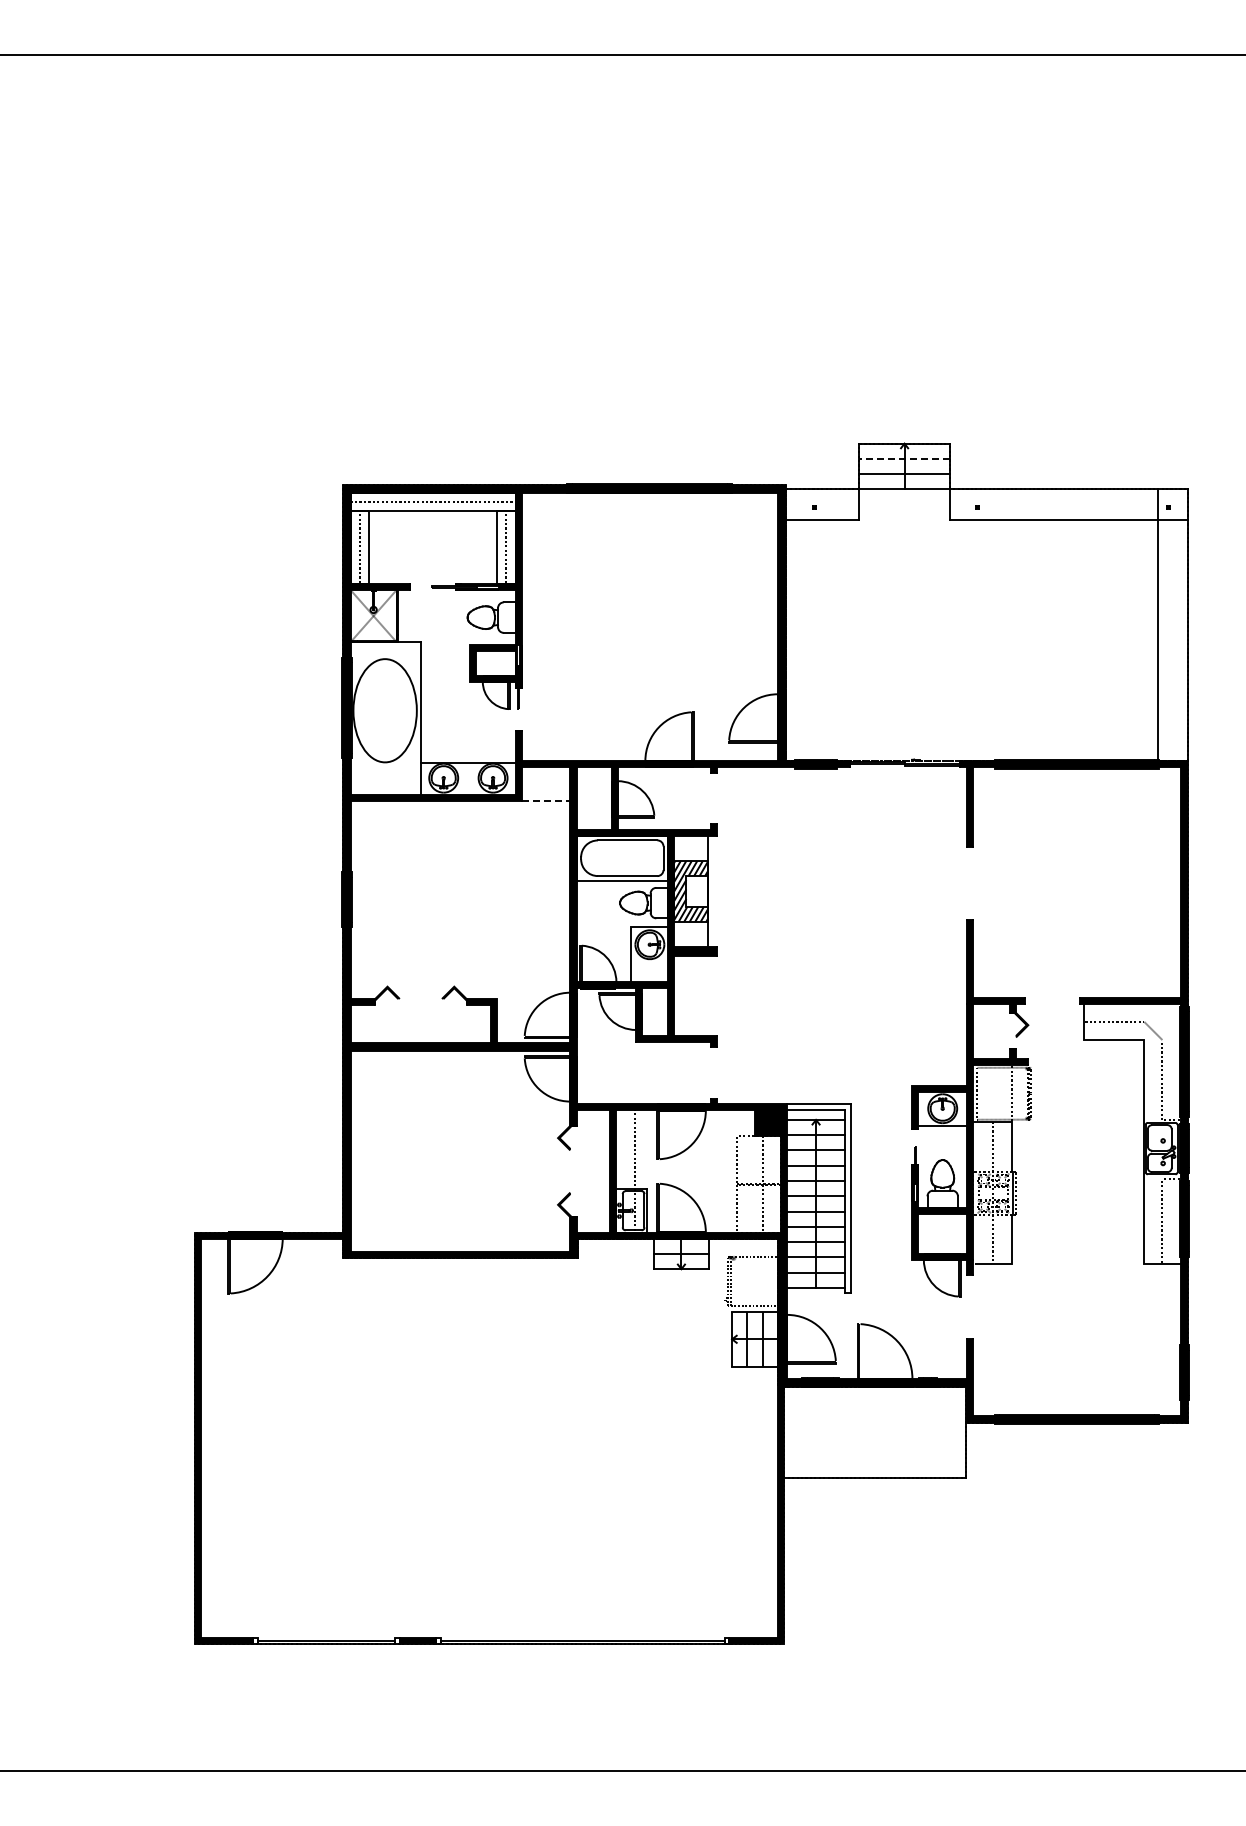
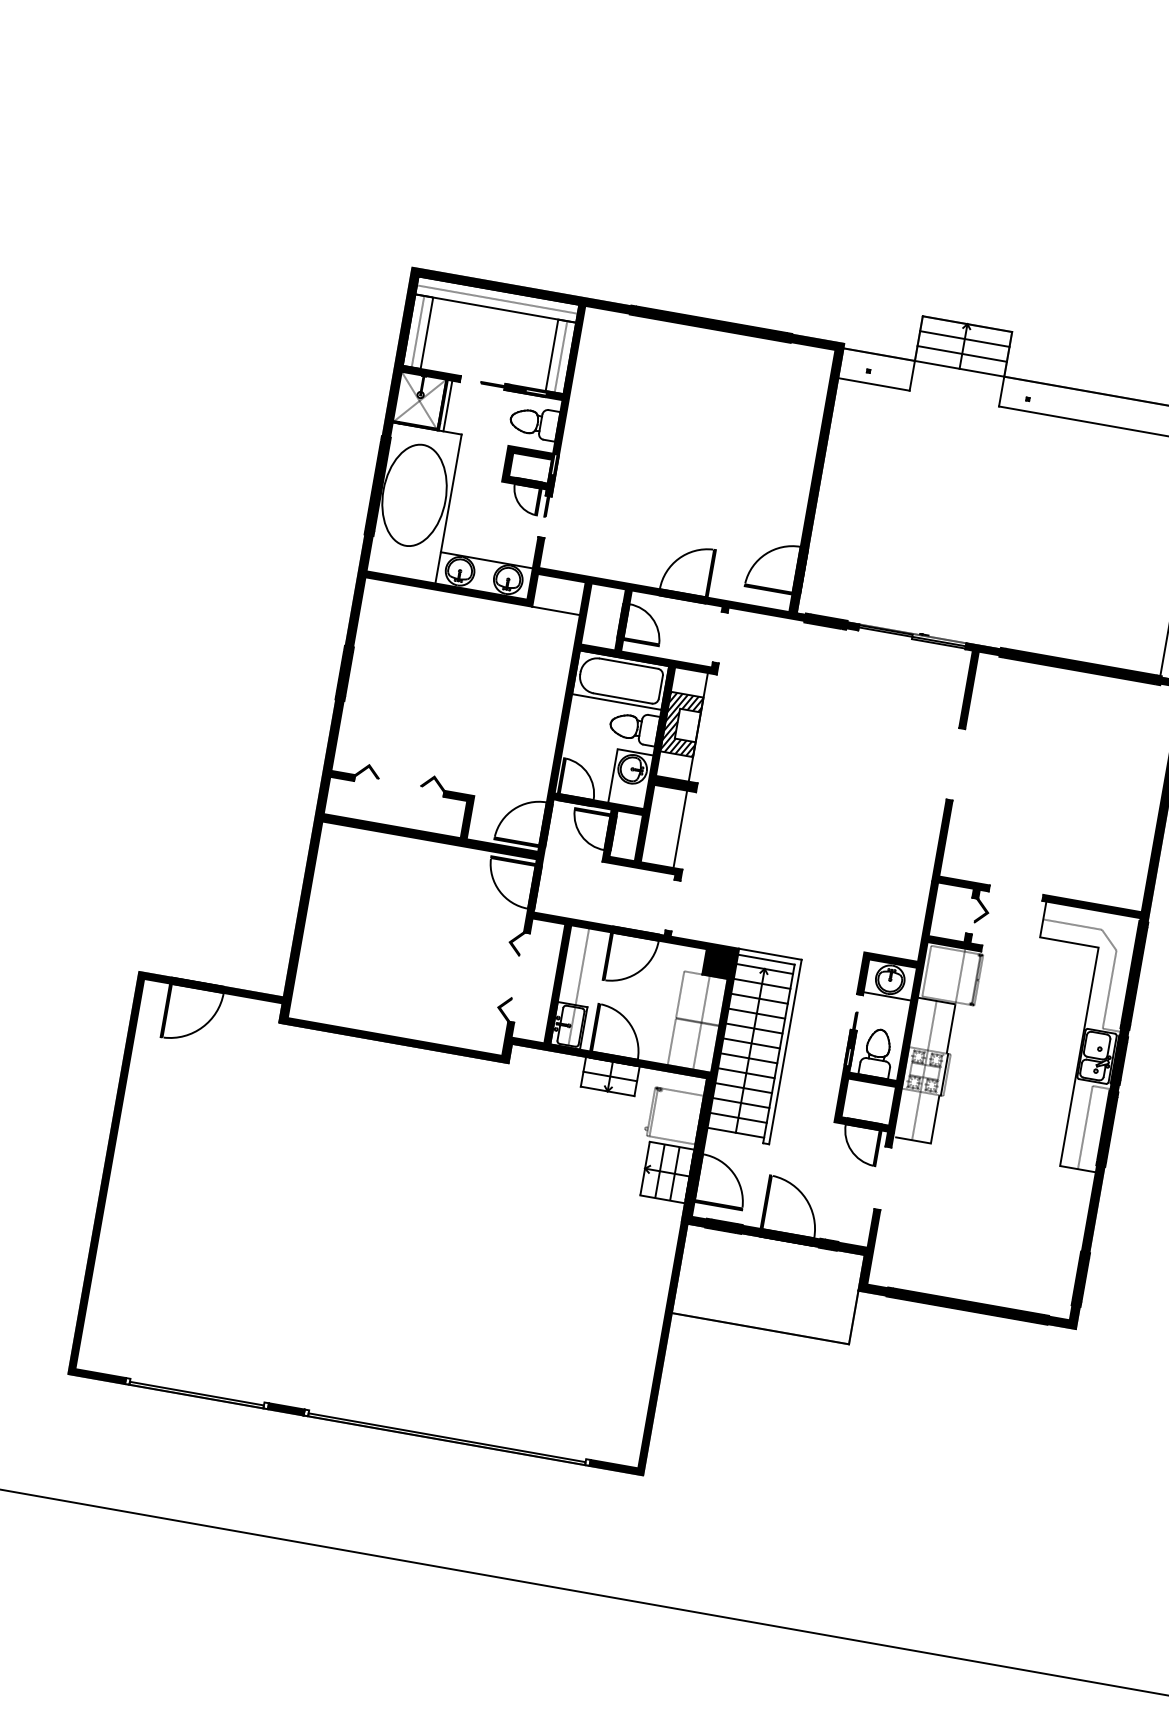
line: (904, 458) -> (964, 338), dashed -> solid
line: (402, 616) -> (447, 406), added
line: (546, 800) -> (556, 610), dashed -> solid
line: (707, 995) -> (680, 828), added

